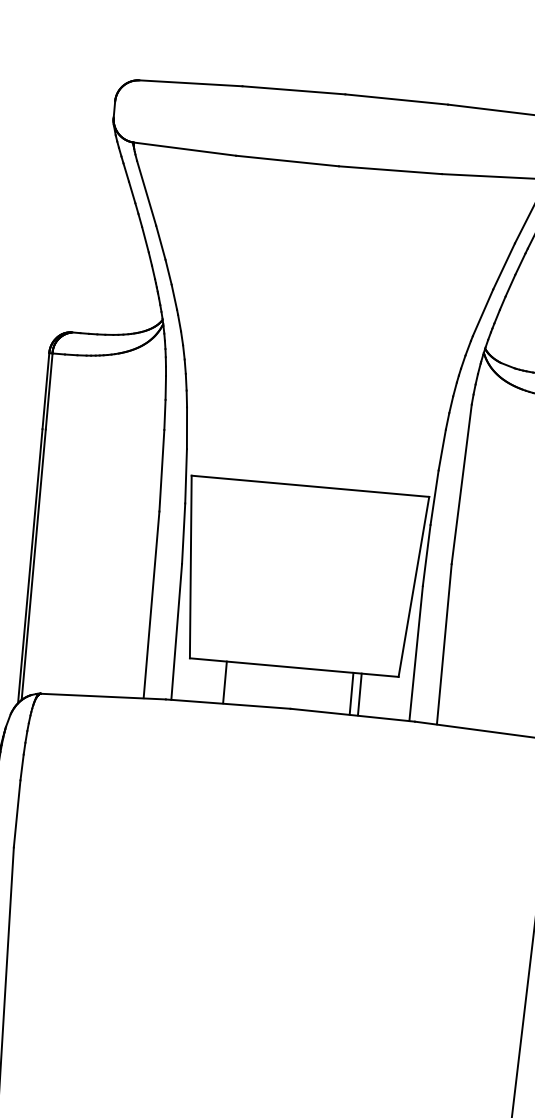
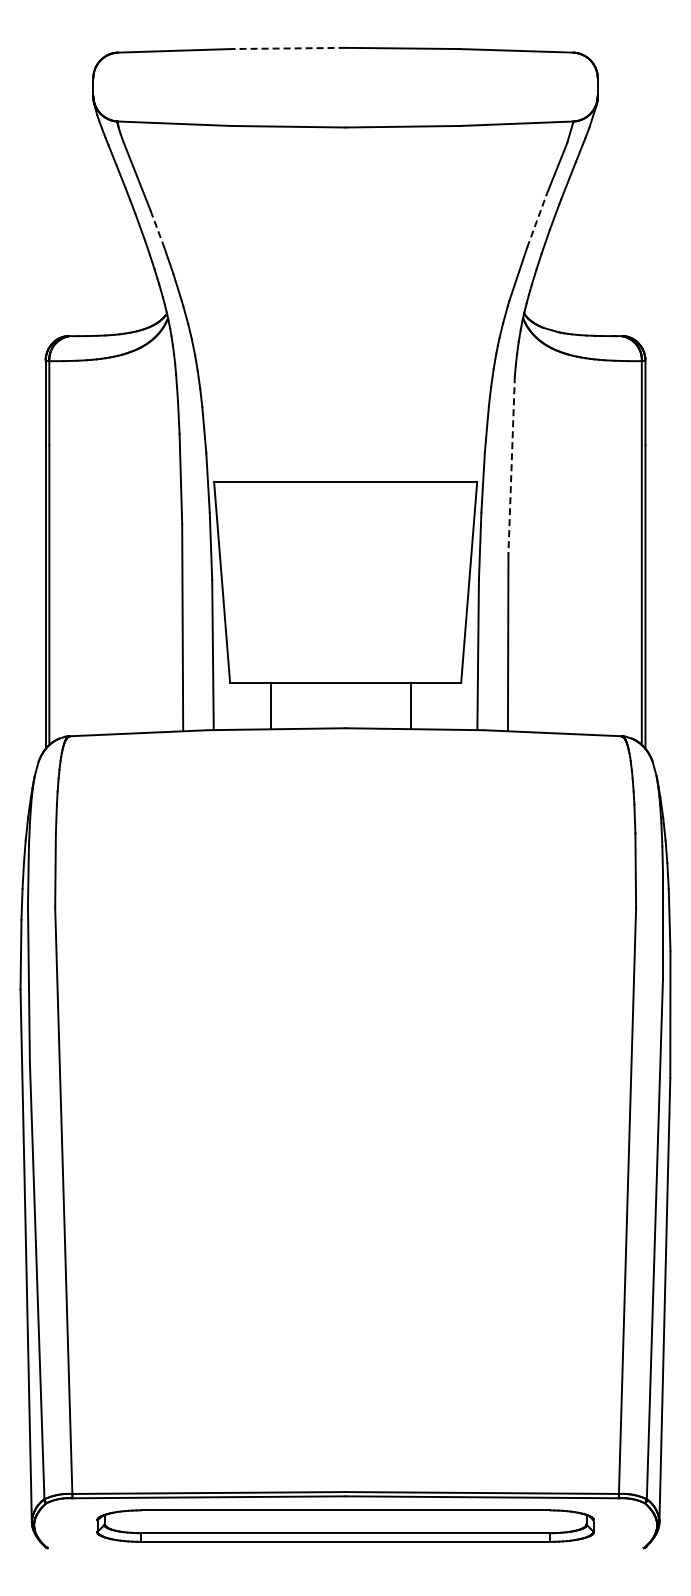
line: (293, 90) -> (288, 48), solid -> dashed
line: (160, 243) -> (157, 229), solid -> dashed
line: (504, 265) -> (537, 220), solid -> dashed
line: (461, 483) -> (511, 464), solid -> dashed
line: (360, 694) -> (420, 705), removed

